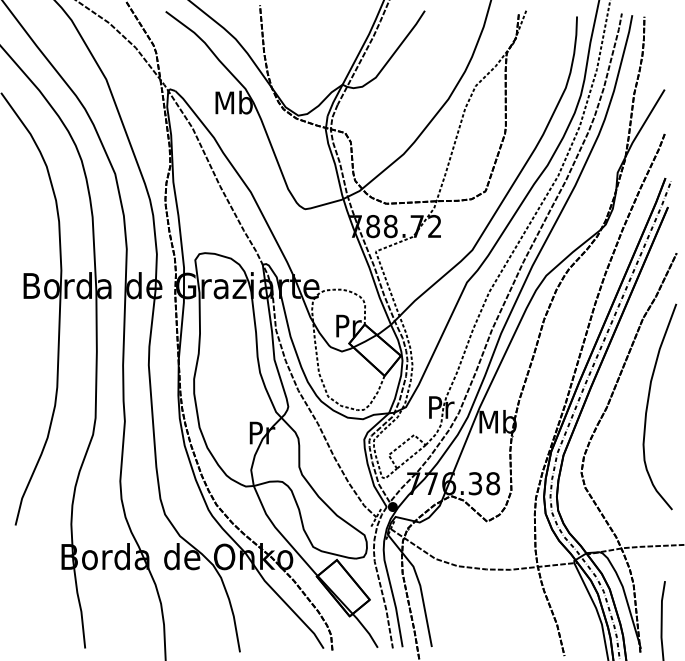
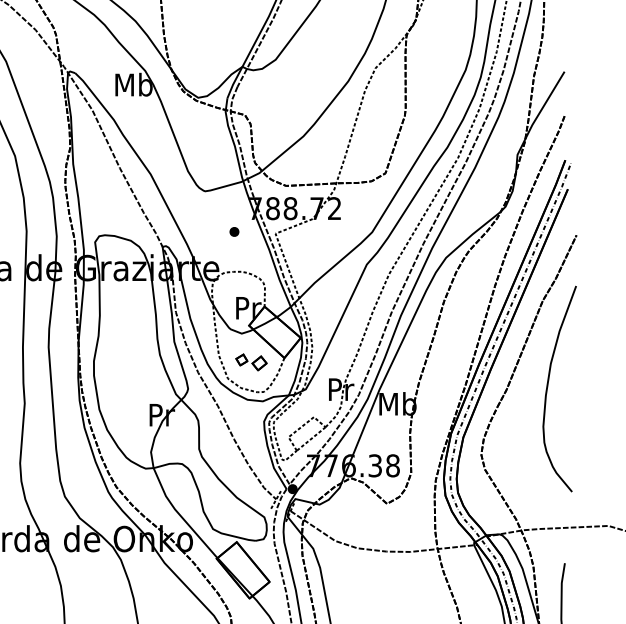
part: (334, 249) -> (234, 231), added
part: (351, 380) -> (251, 362), added

